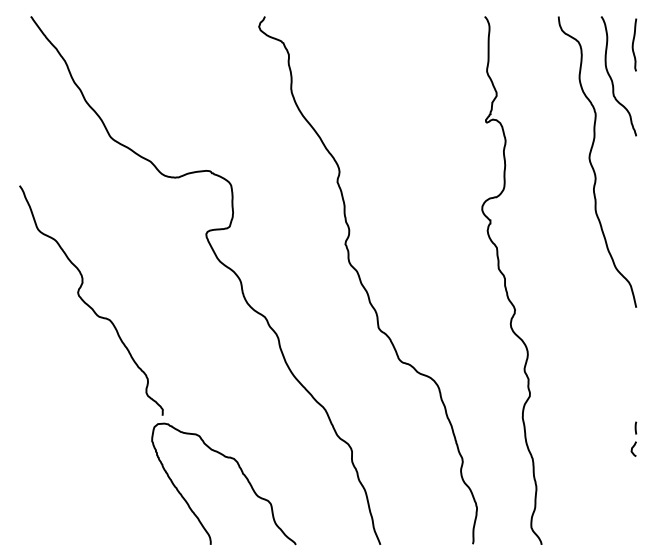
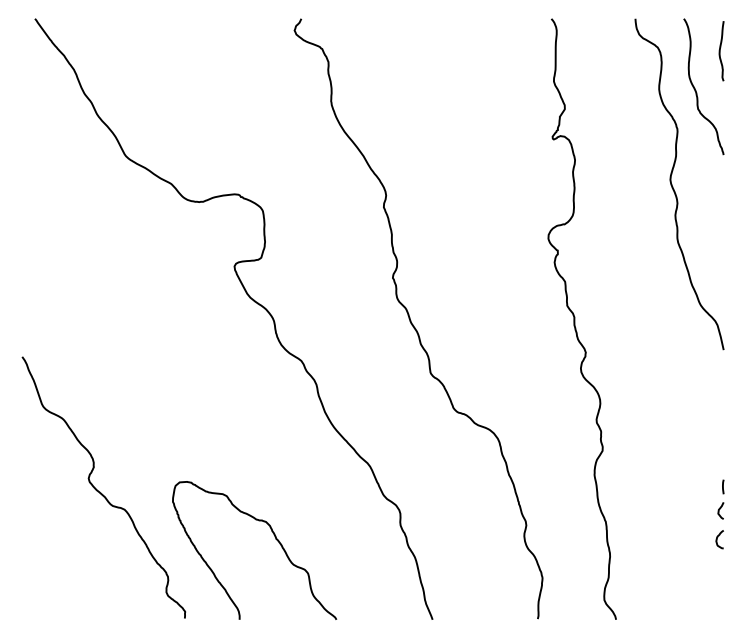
curve: (87, 303) -> (99, 490), moved
curve: (631, 473) -> (718, 538), added

